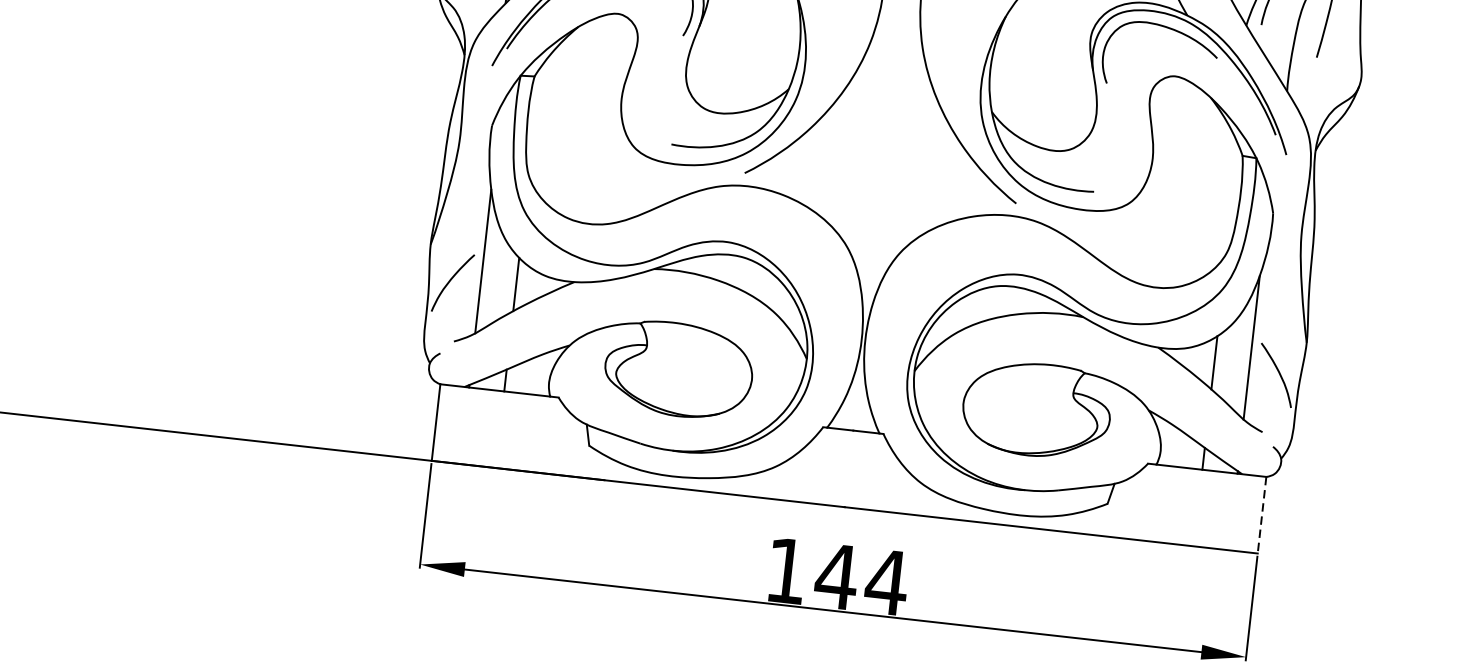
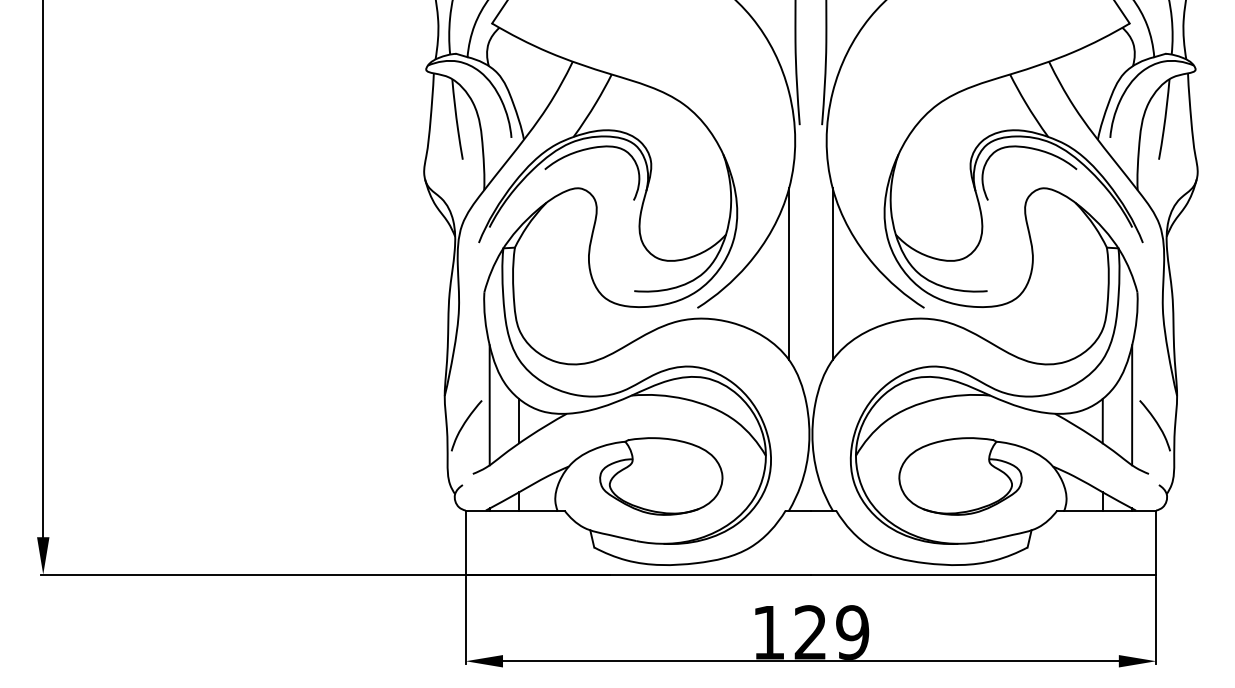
line: (859, 144) -> (789, 273), added
line: (910, 149) -> (832, 273), added
line: (1262, 516) -> (1156, 543), dashed -> solid
text: (861, 579) -> (831, 632), 144 -> 129

